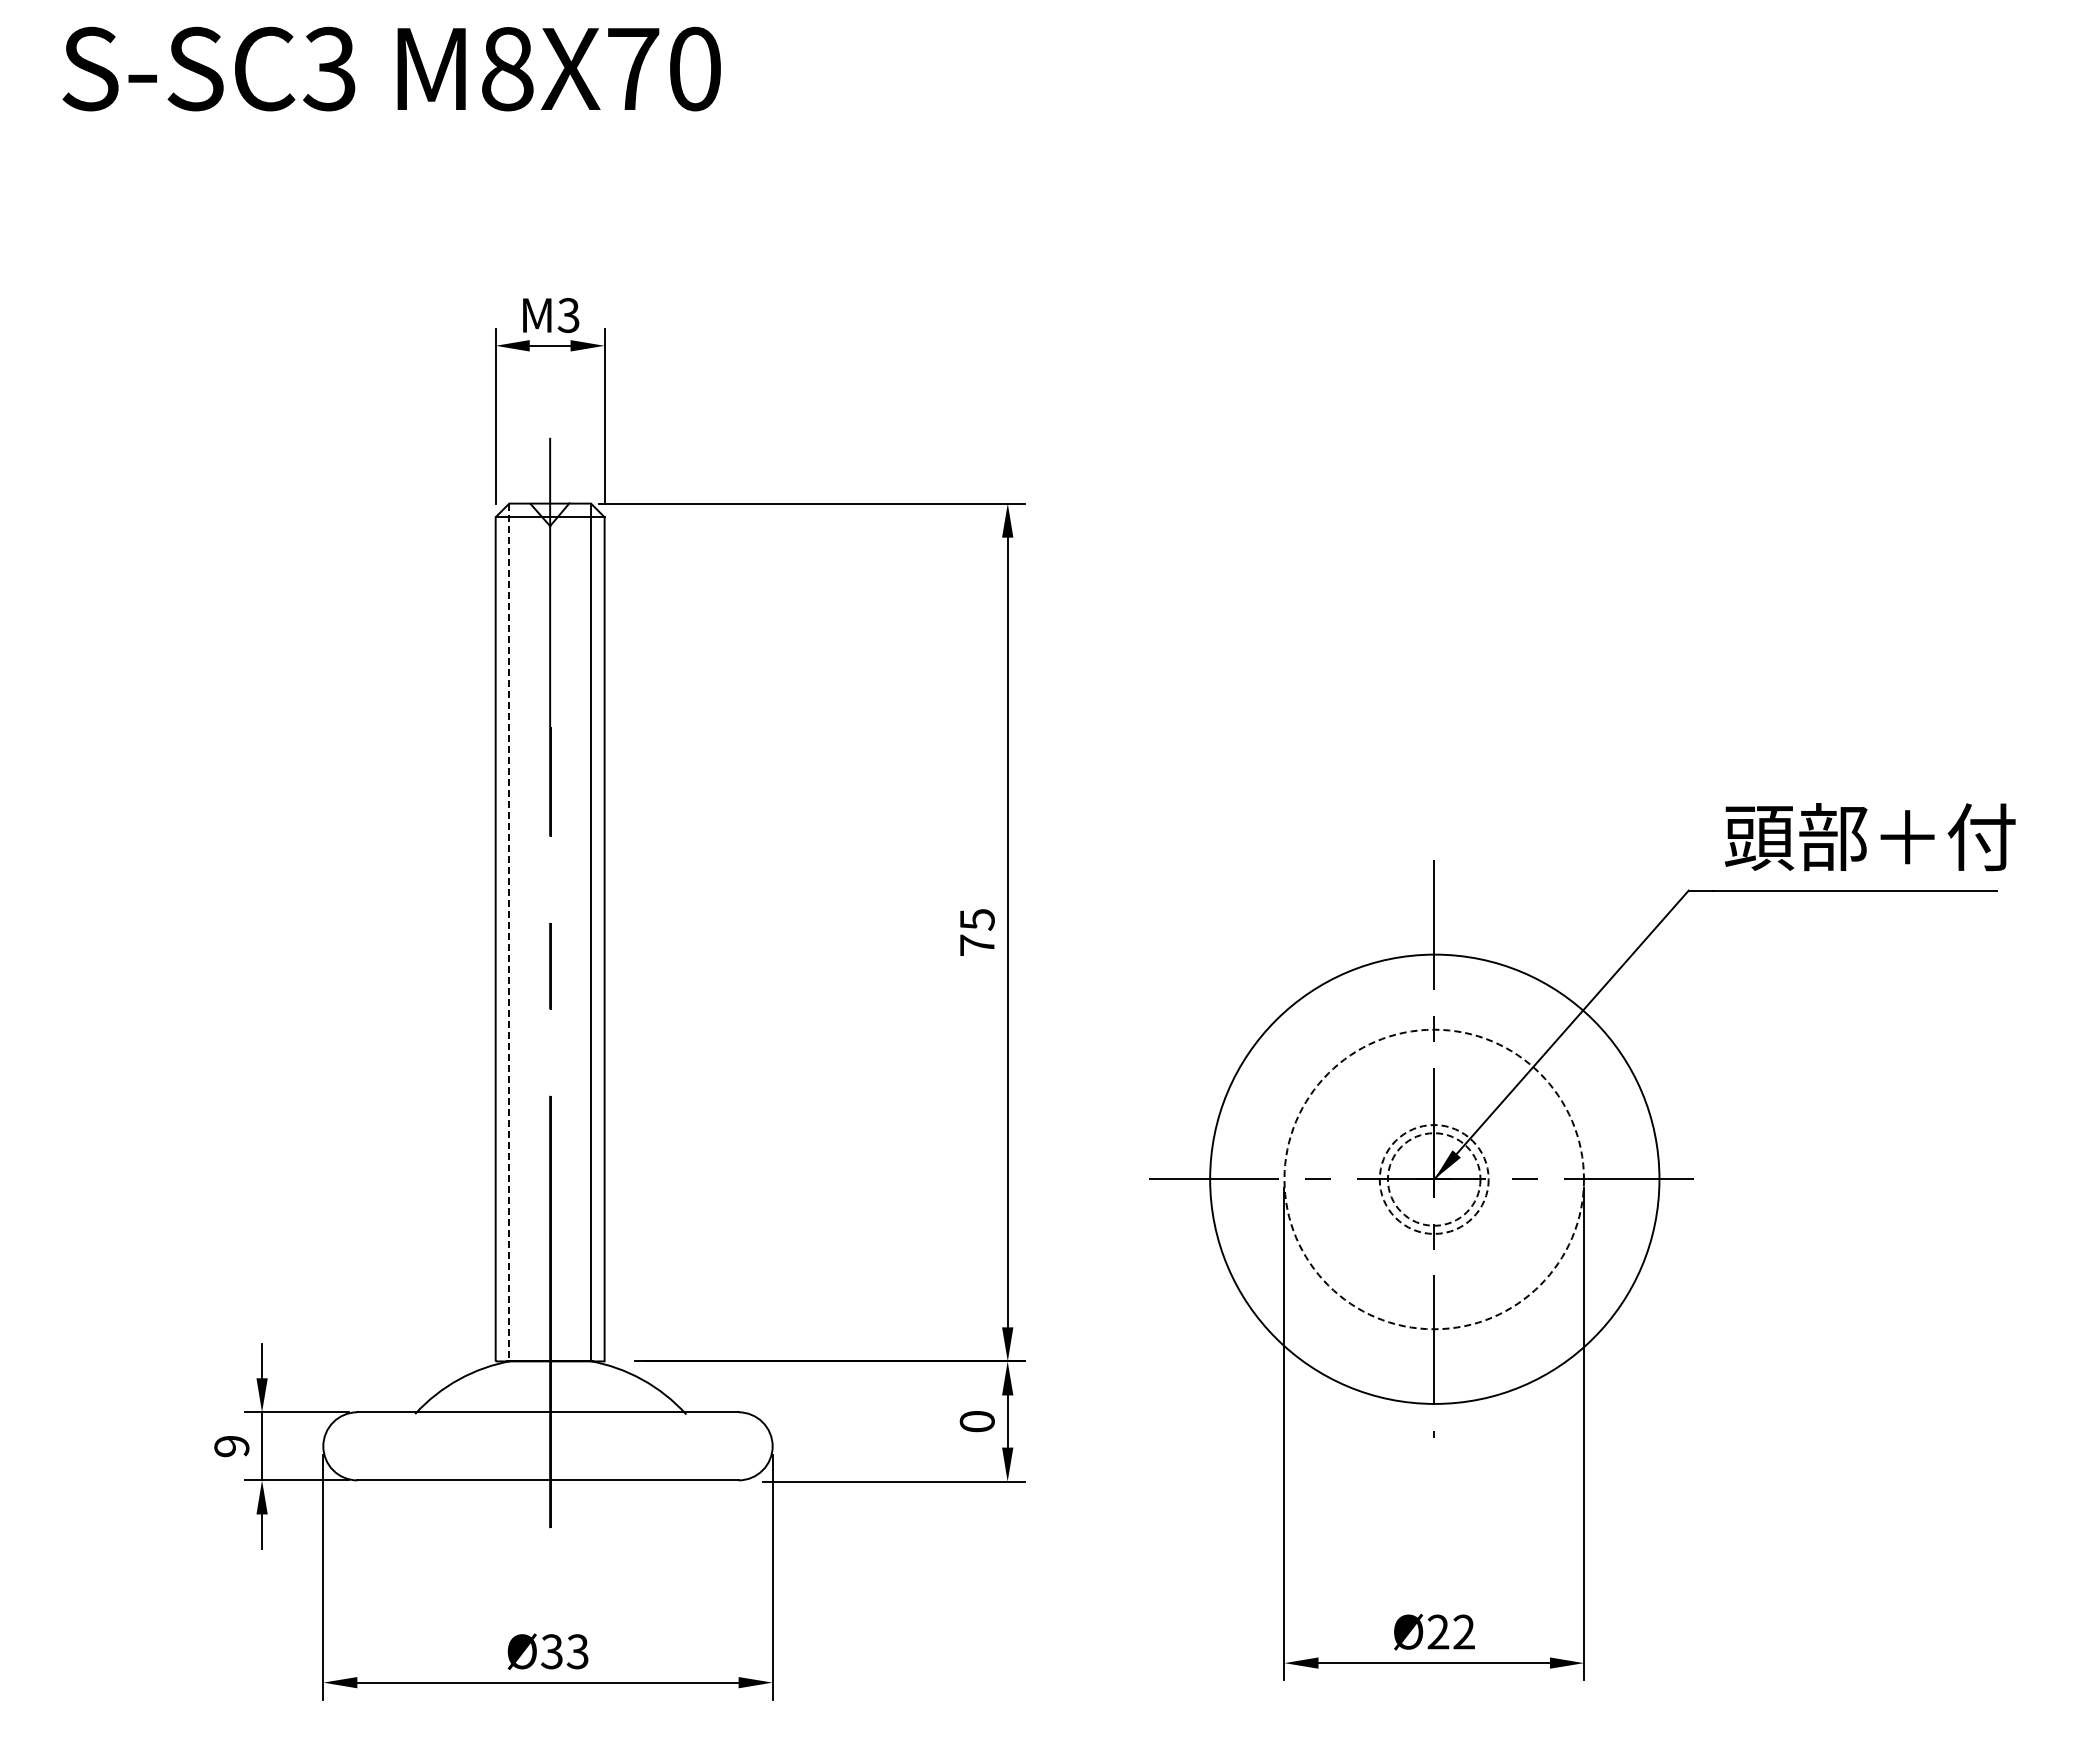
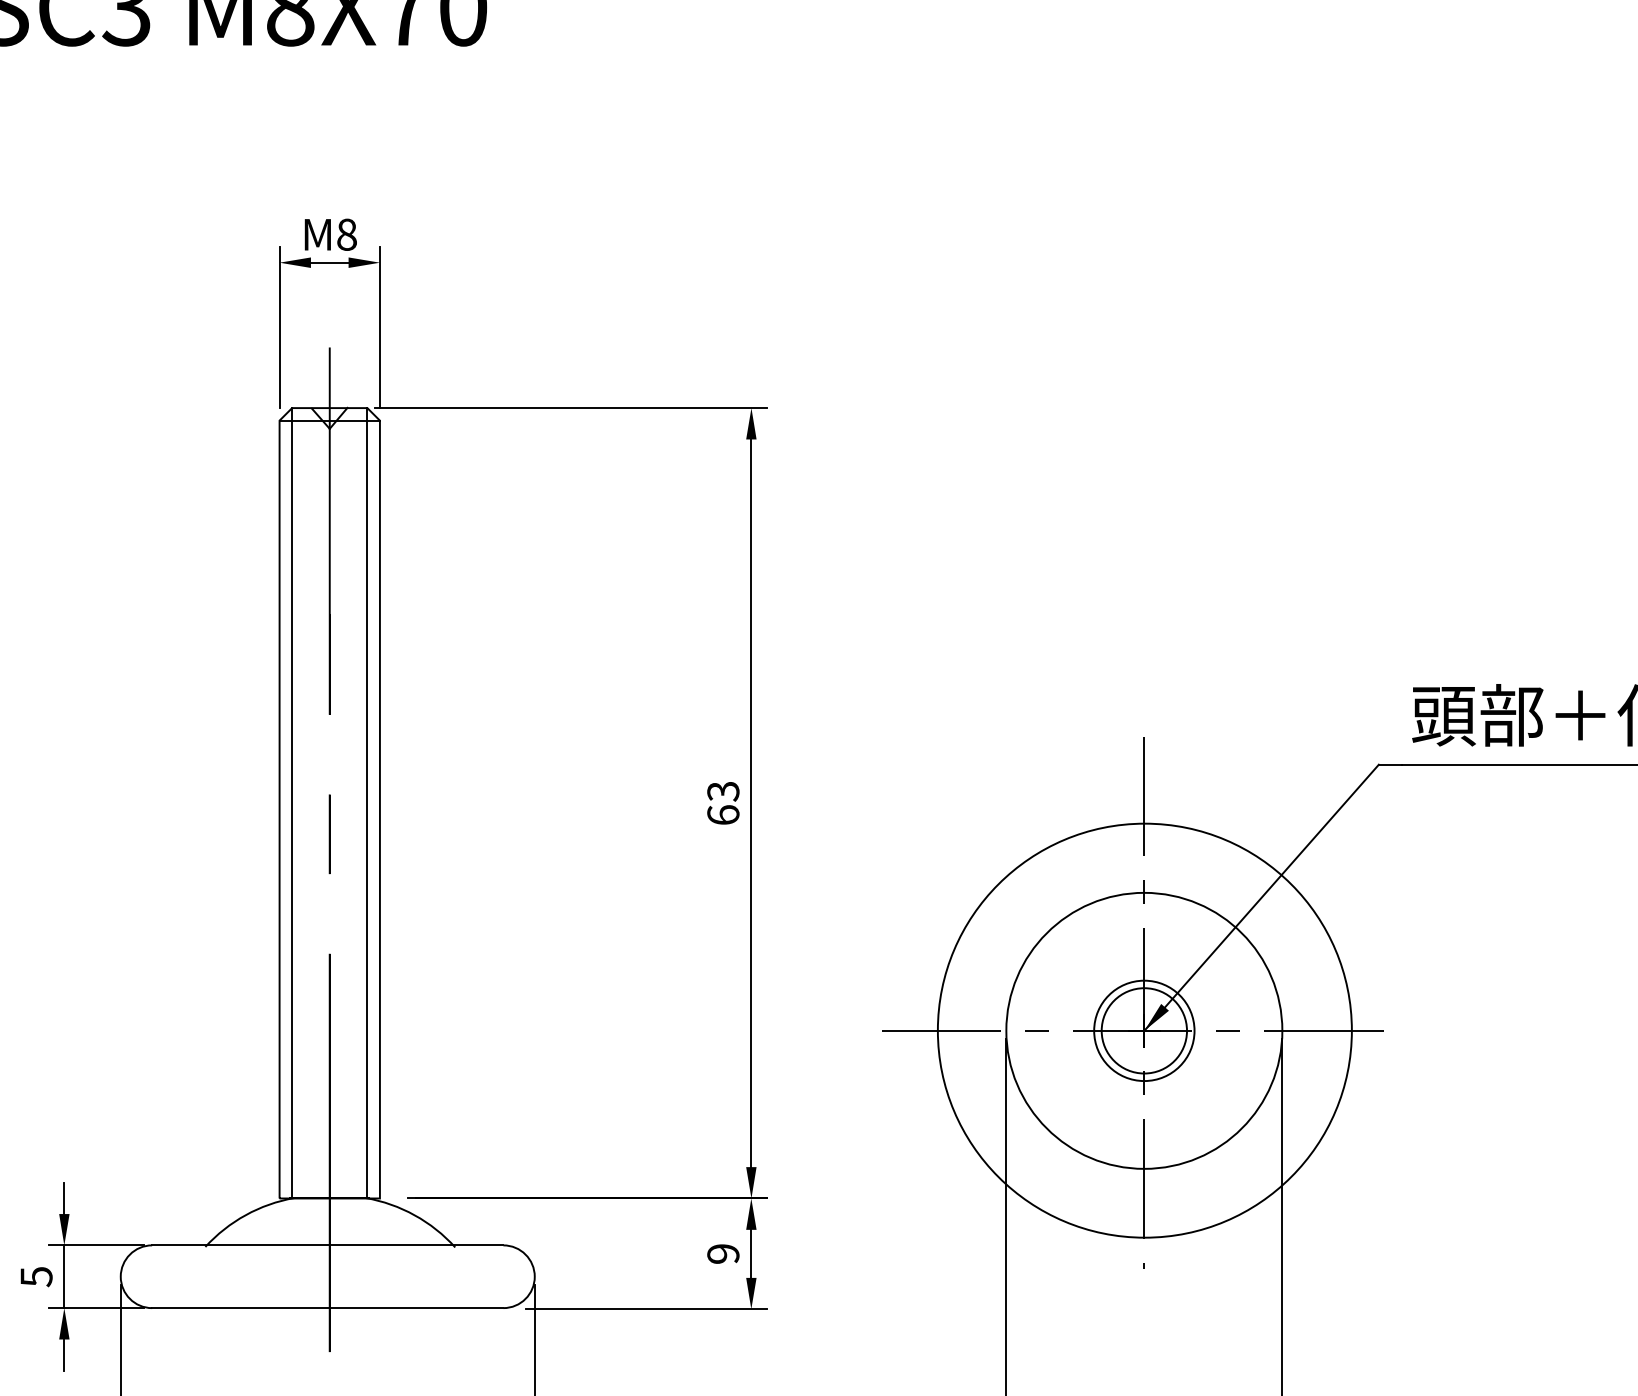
text: (568, 315) -> (346, 234), 3 -> 8
line: (509, 932) -> (292, 803), dashed -> solid
text: (976, 932) -> (722, 803), 75 -> 63
circle: (1433, 1179) -> (1143, 1030), dashed -> solid
circle: (1433, 1179) -> (1143, 1030), dashed -> solid
circle: (1434, 1179) -> (1144, 1030), dashed -> solid
text: (976, 1421) -> (722, 1253), 0 -> 9
text: (231, 1446) -> (36, 1276), 9 -> 5

